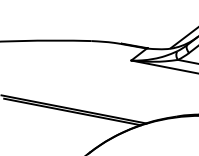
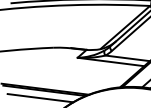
line: (64, 124) -> (40, 98), added

